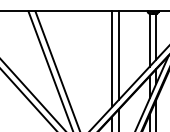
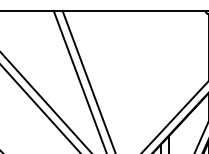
line: (118, 55) -> (168, 67), removed
line: (112, 58) -> (160, 71), removed

